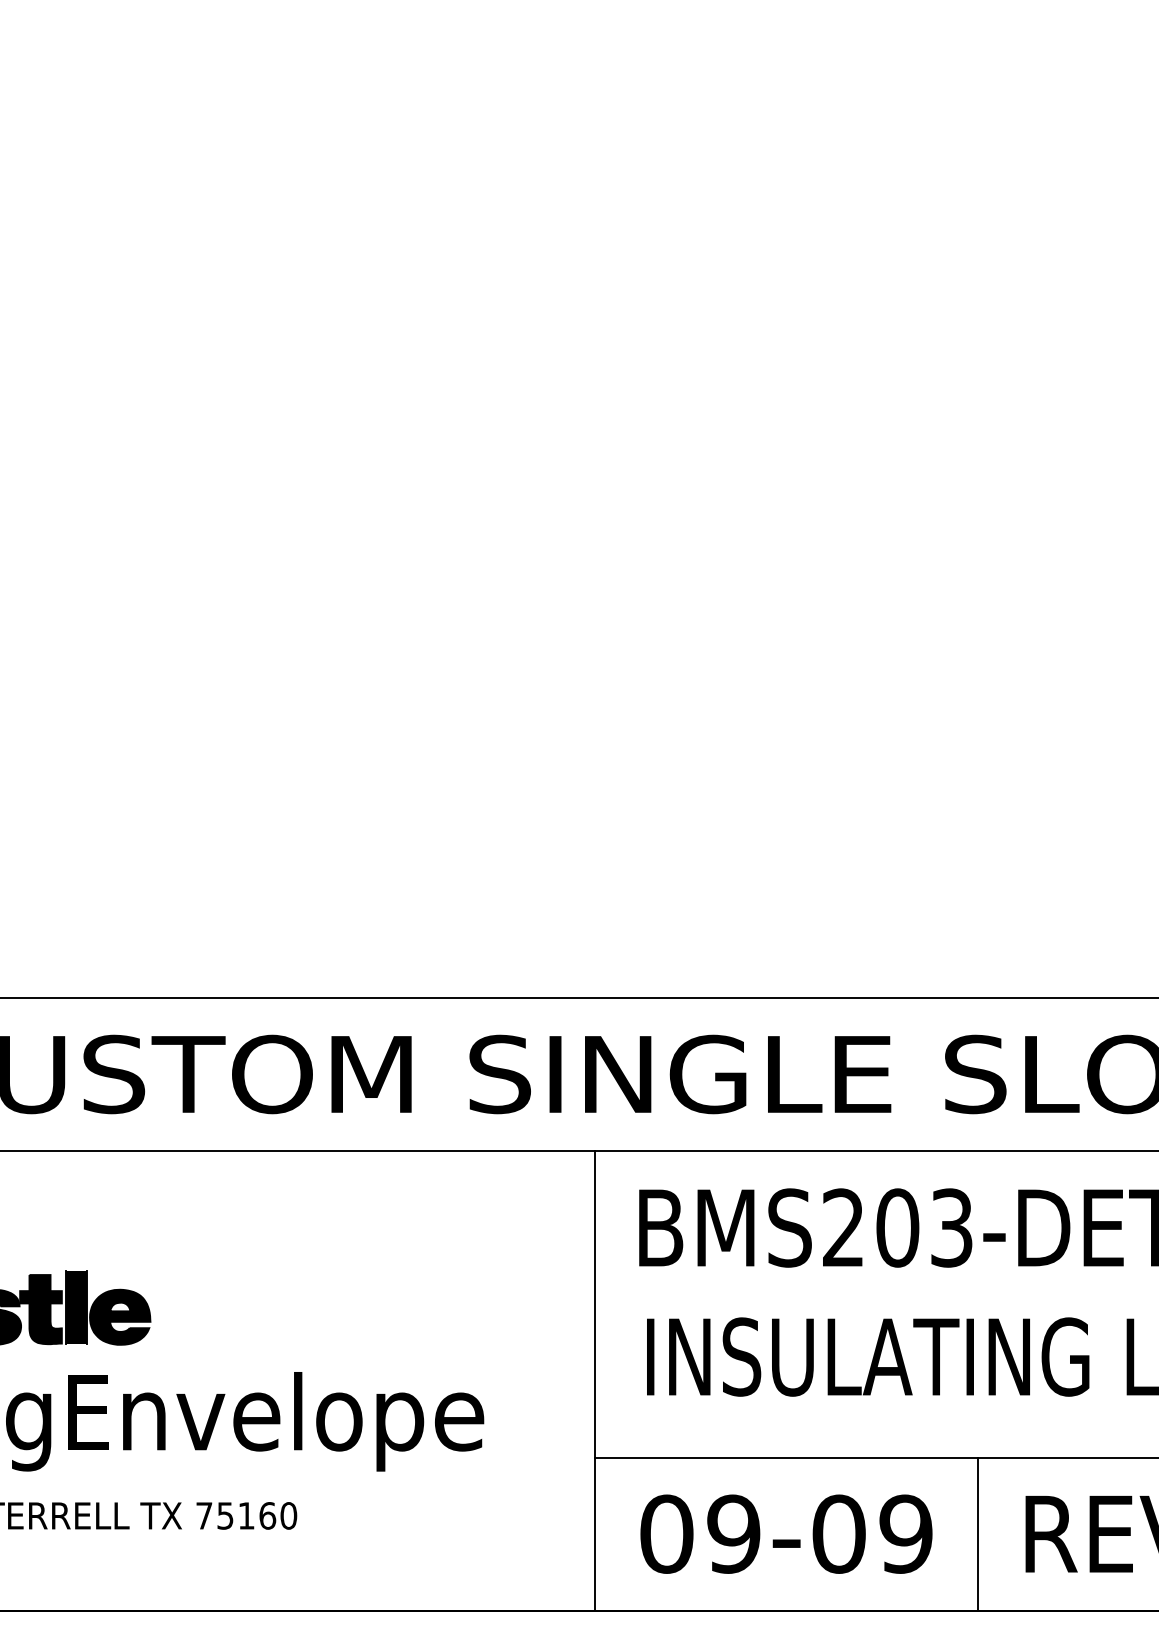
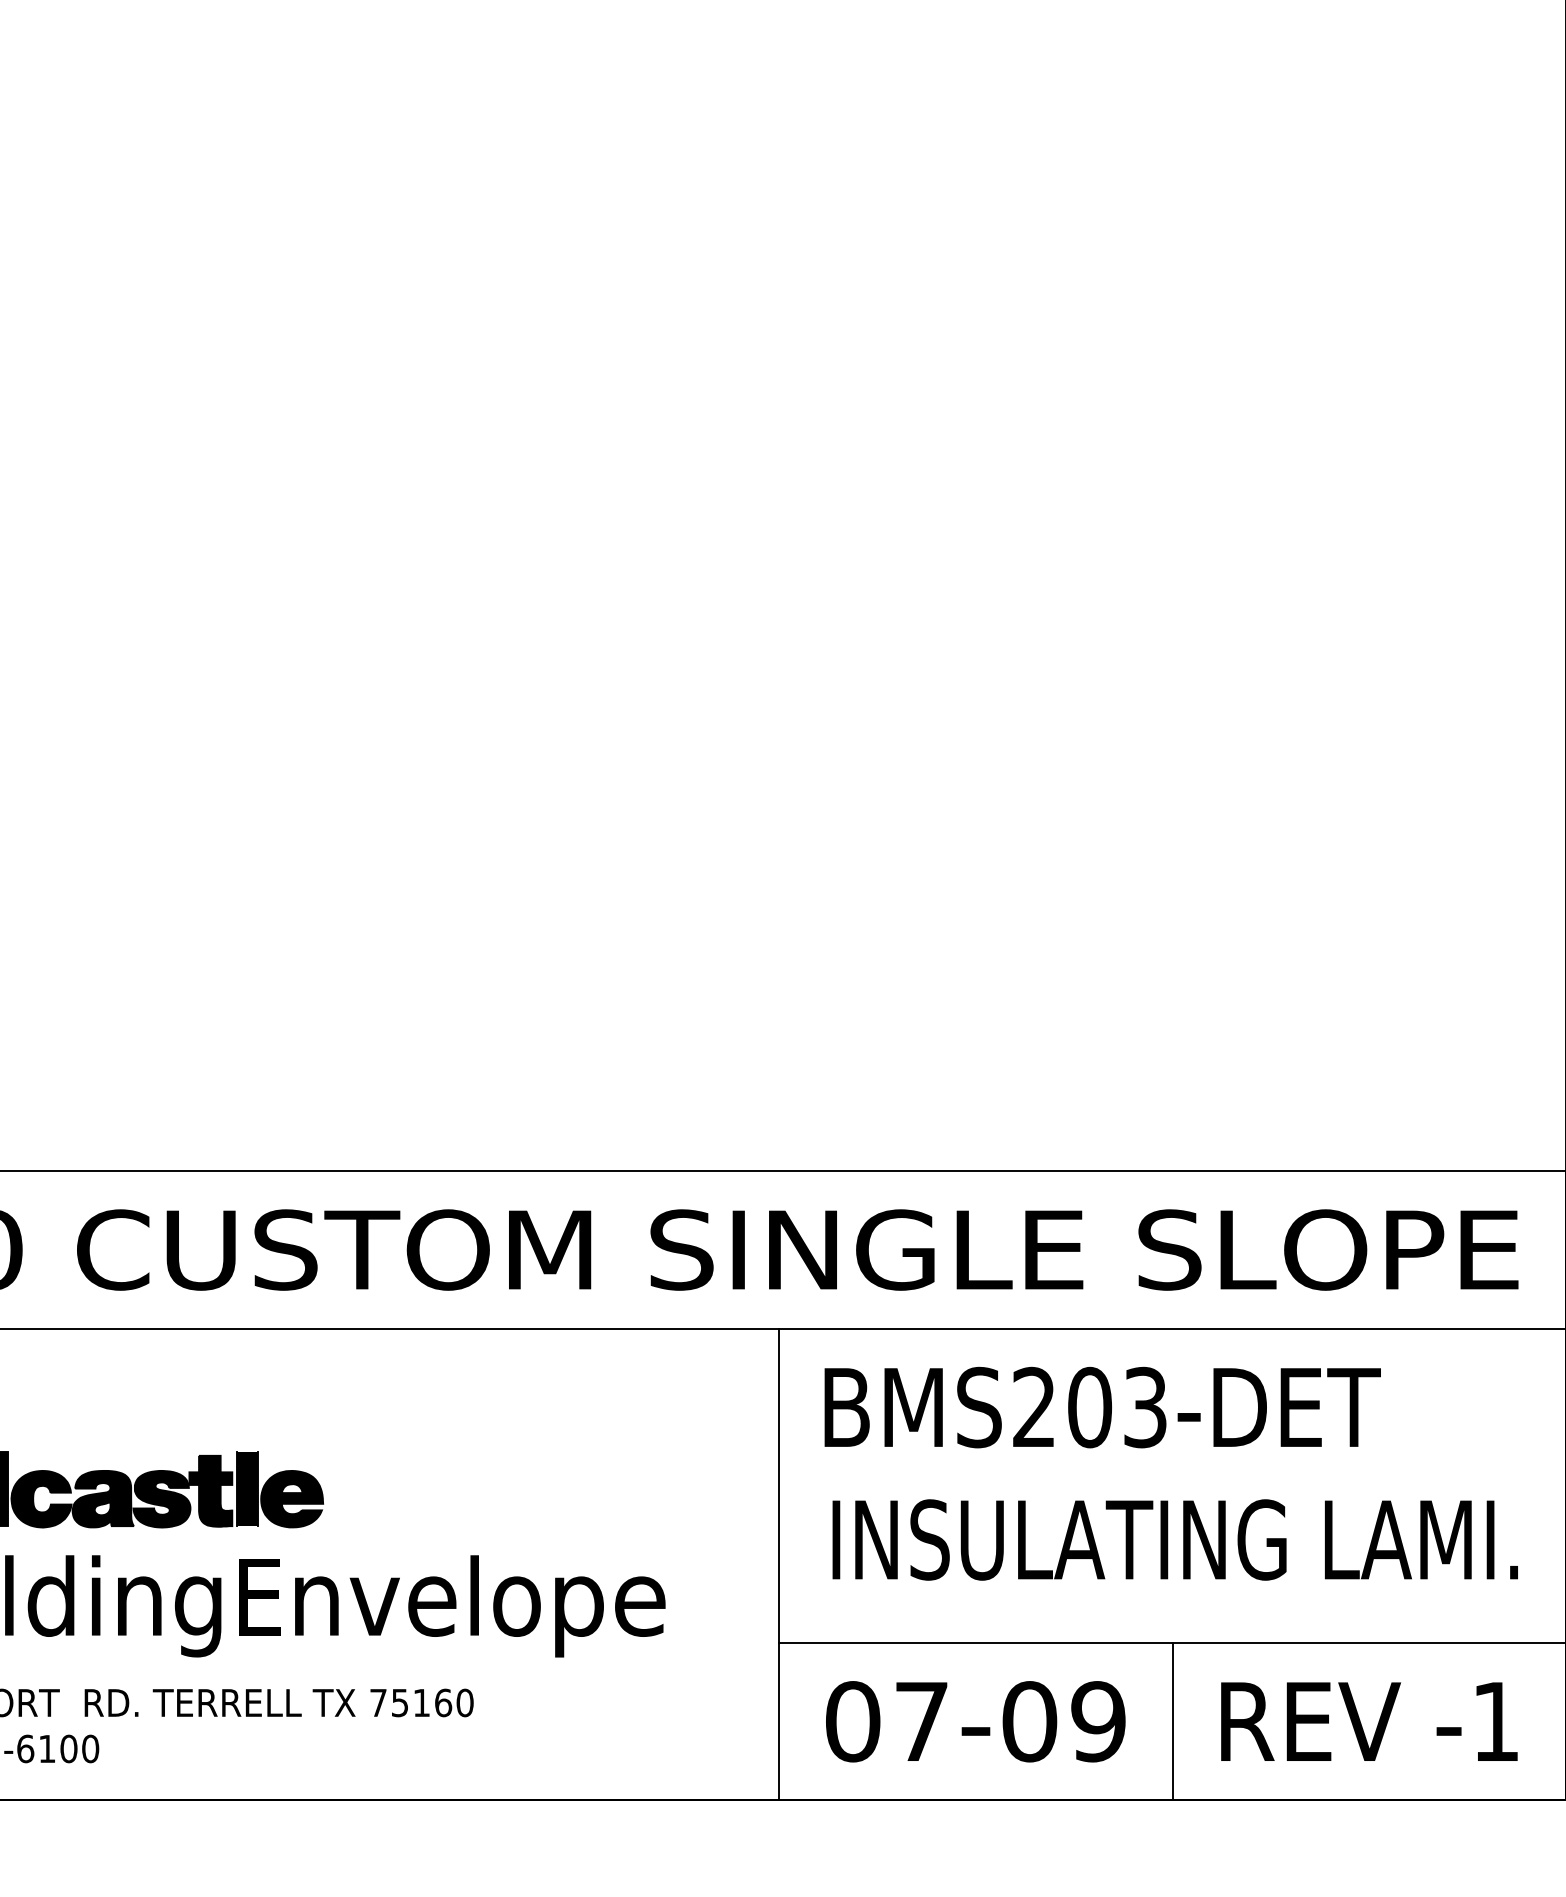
text: (733, 1533) -> (921, 1721), 09-09 -> 07-09

